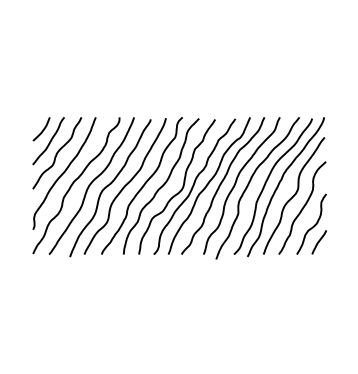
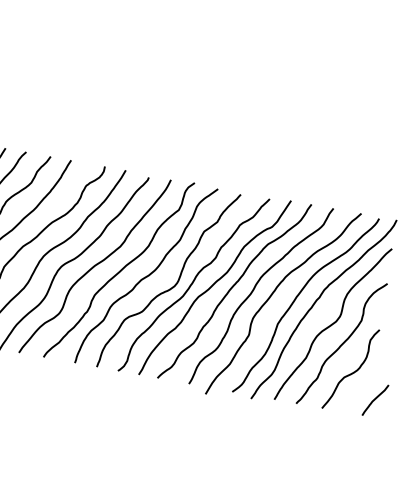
curve: (318, 242) -> (374, 400), moved

